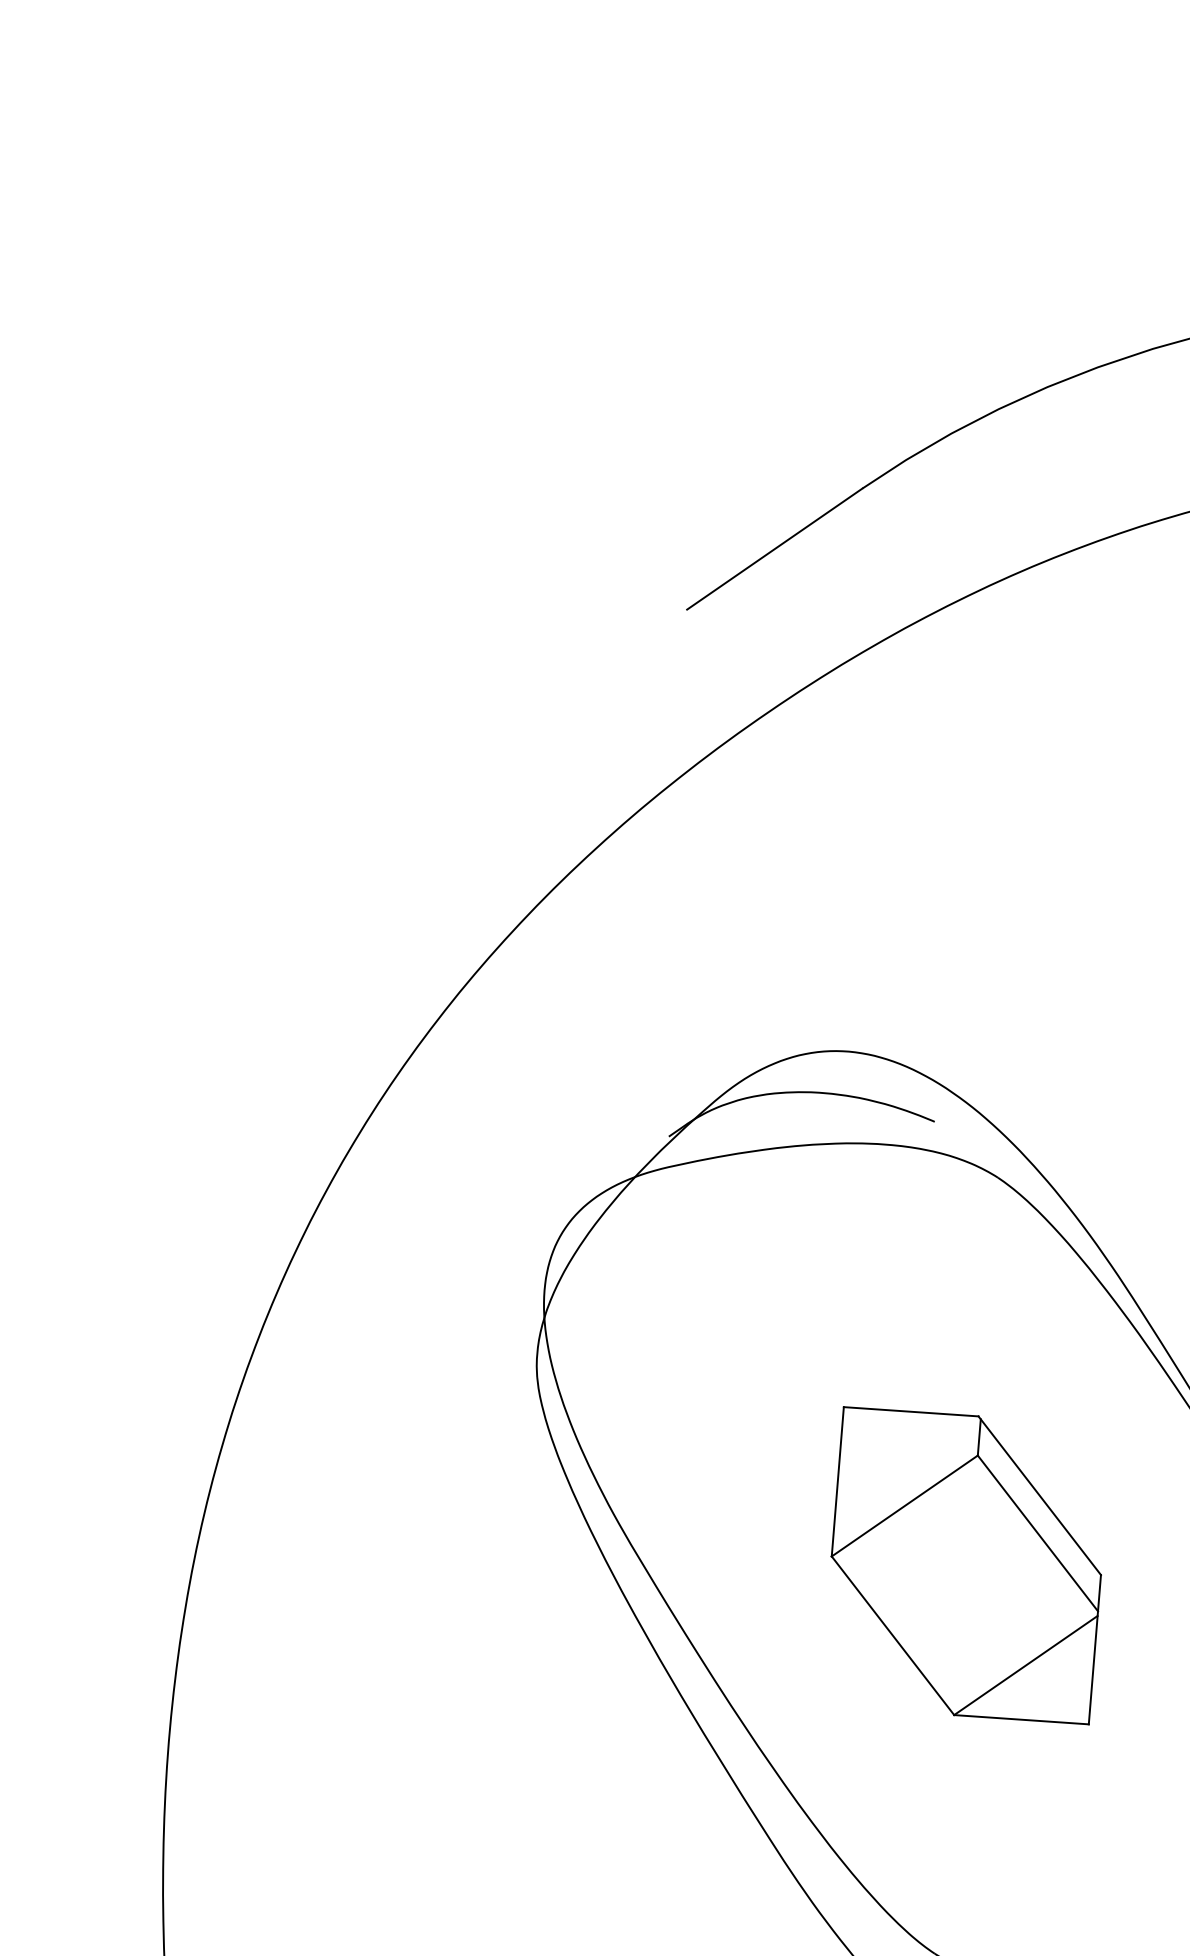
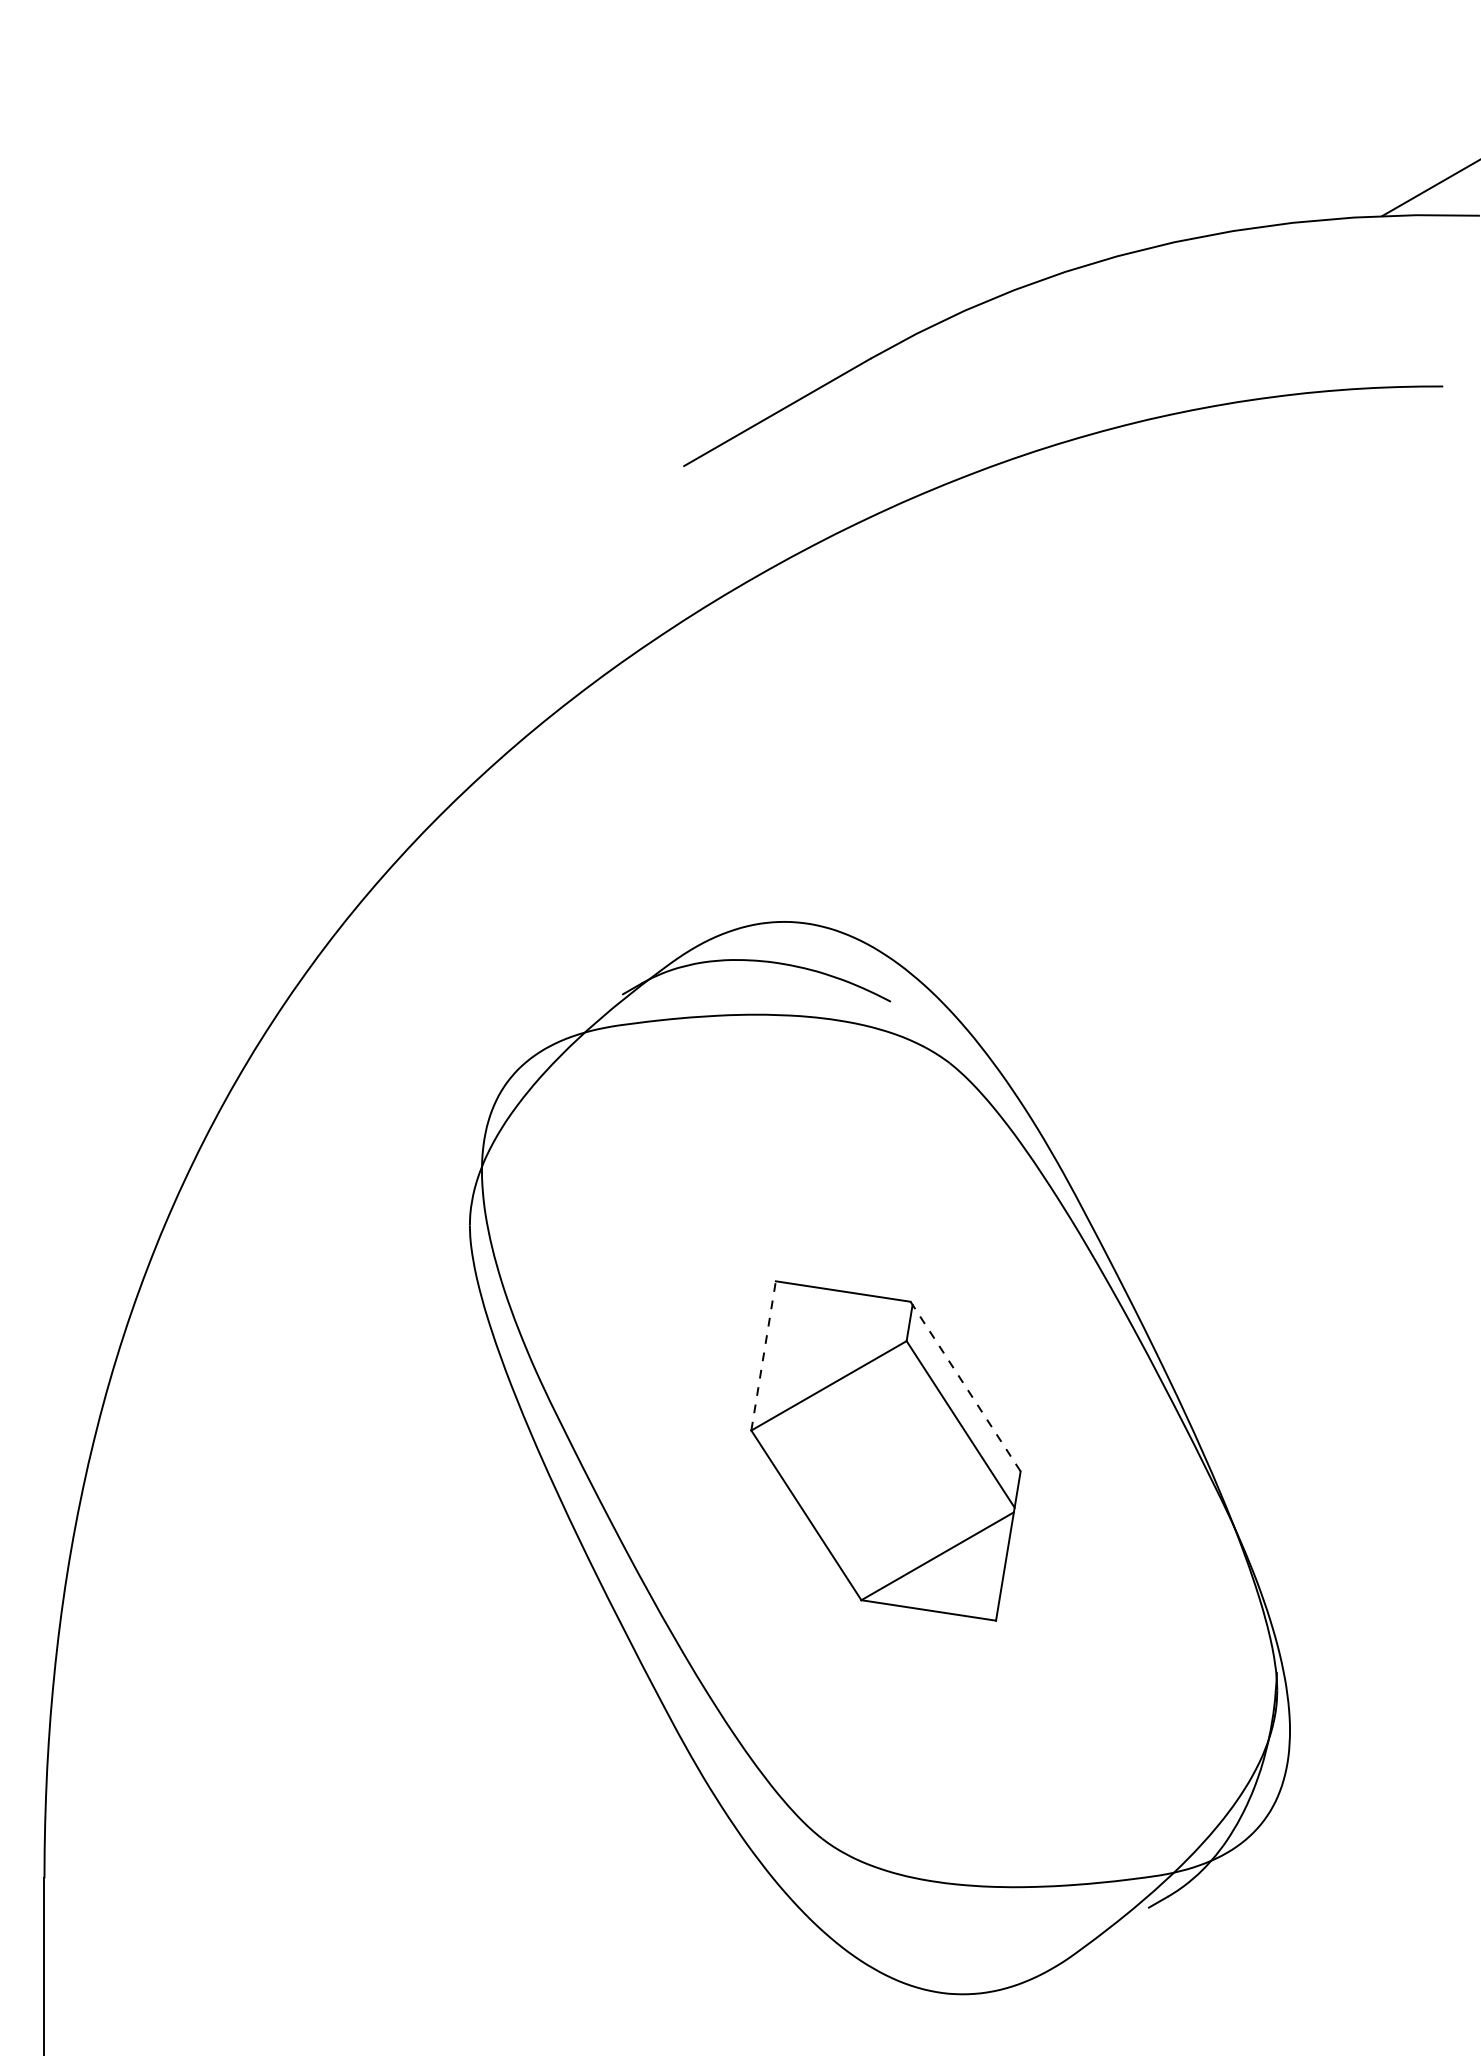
line: (837, 1481) -> (763, 1355), solid -> dashed
line: (1039, 1496) -> (965, 1387), solid -> dashed

